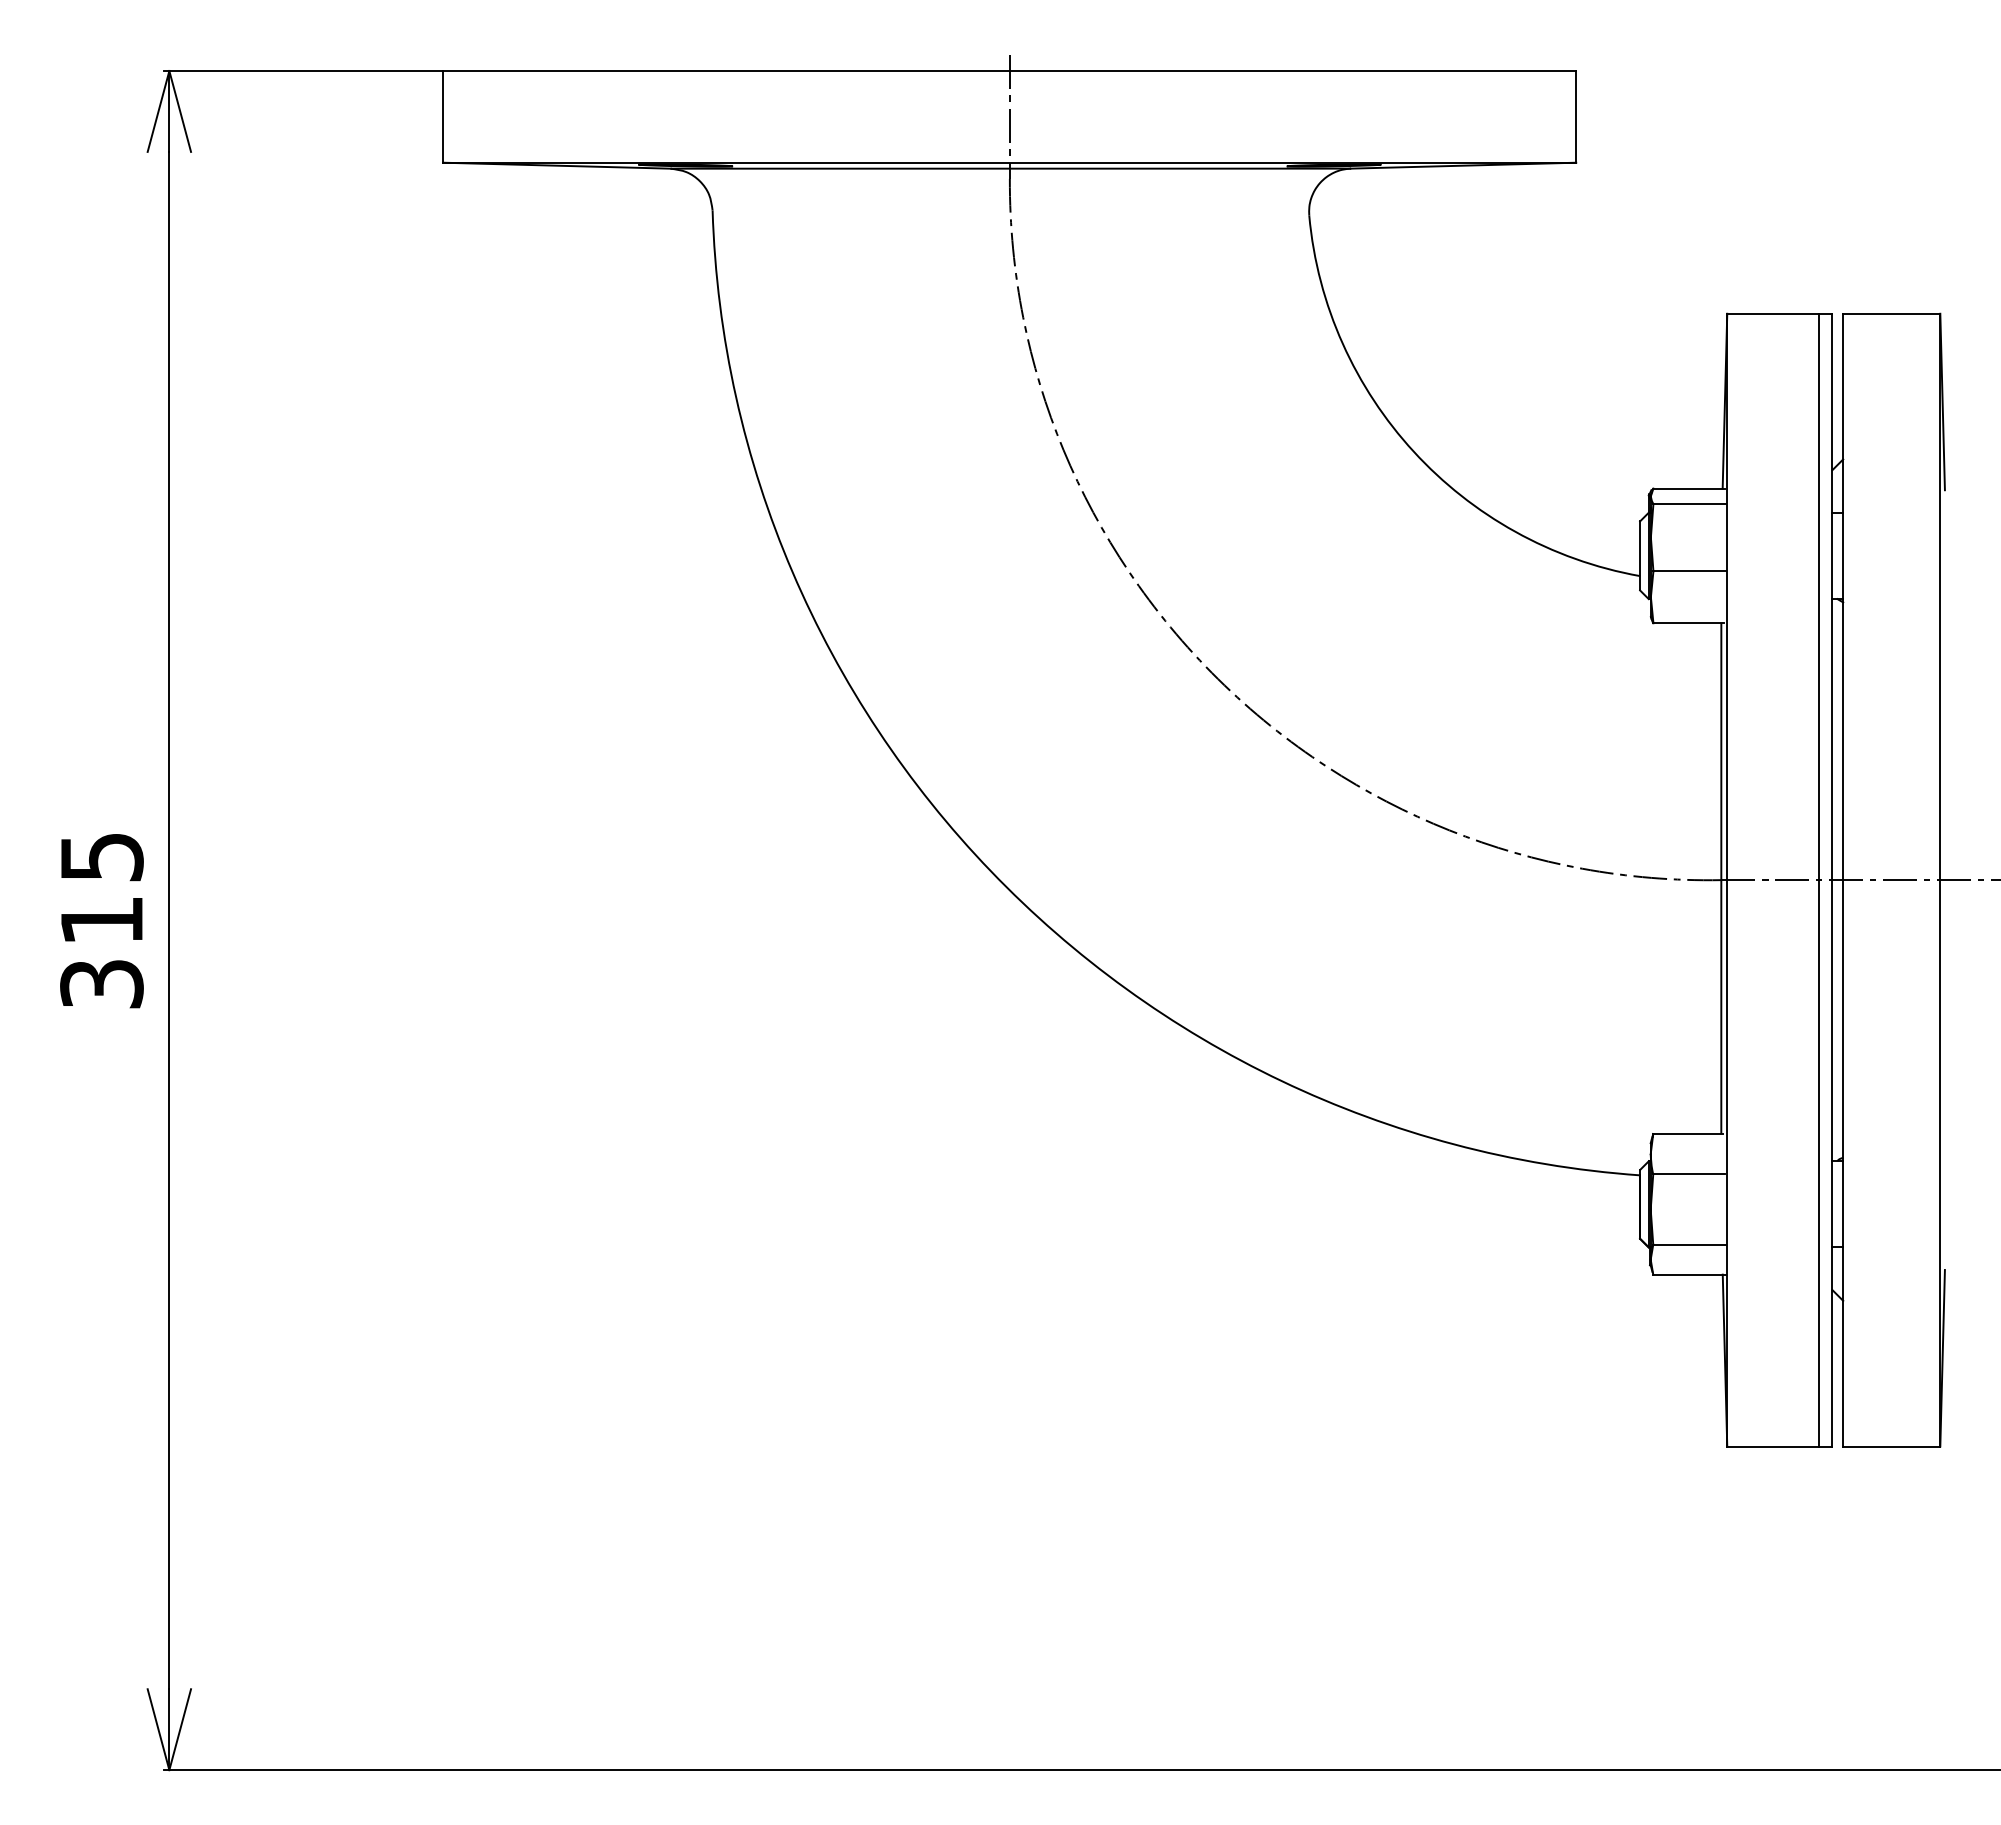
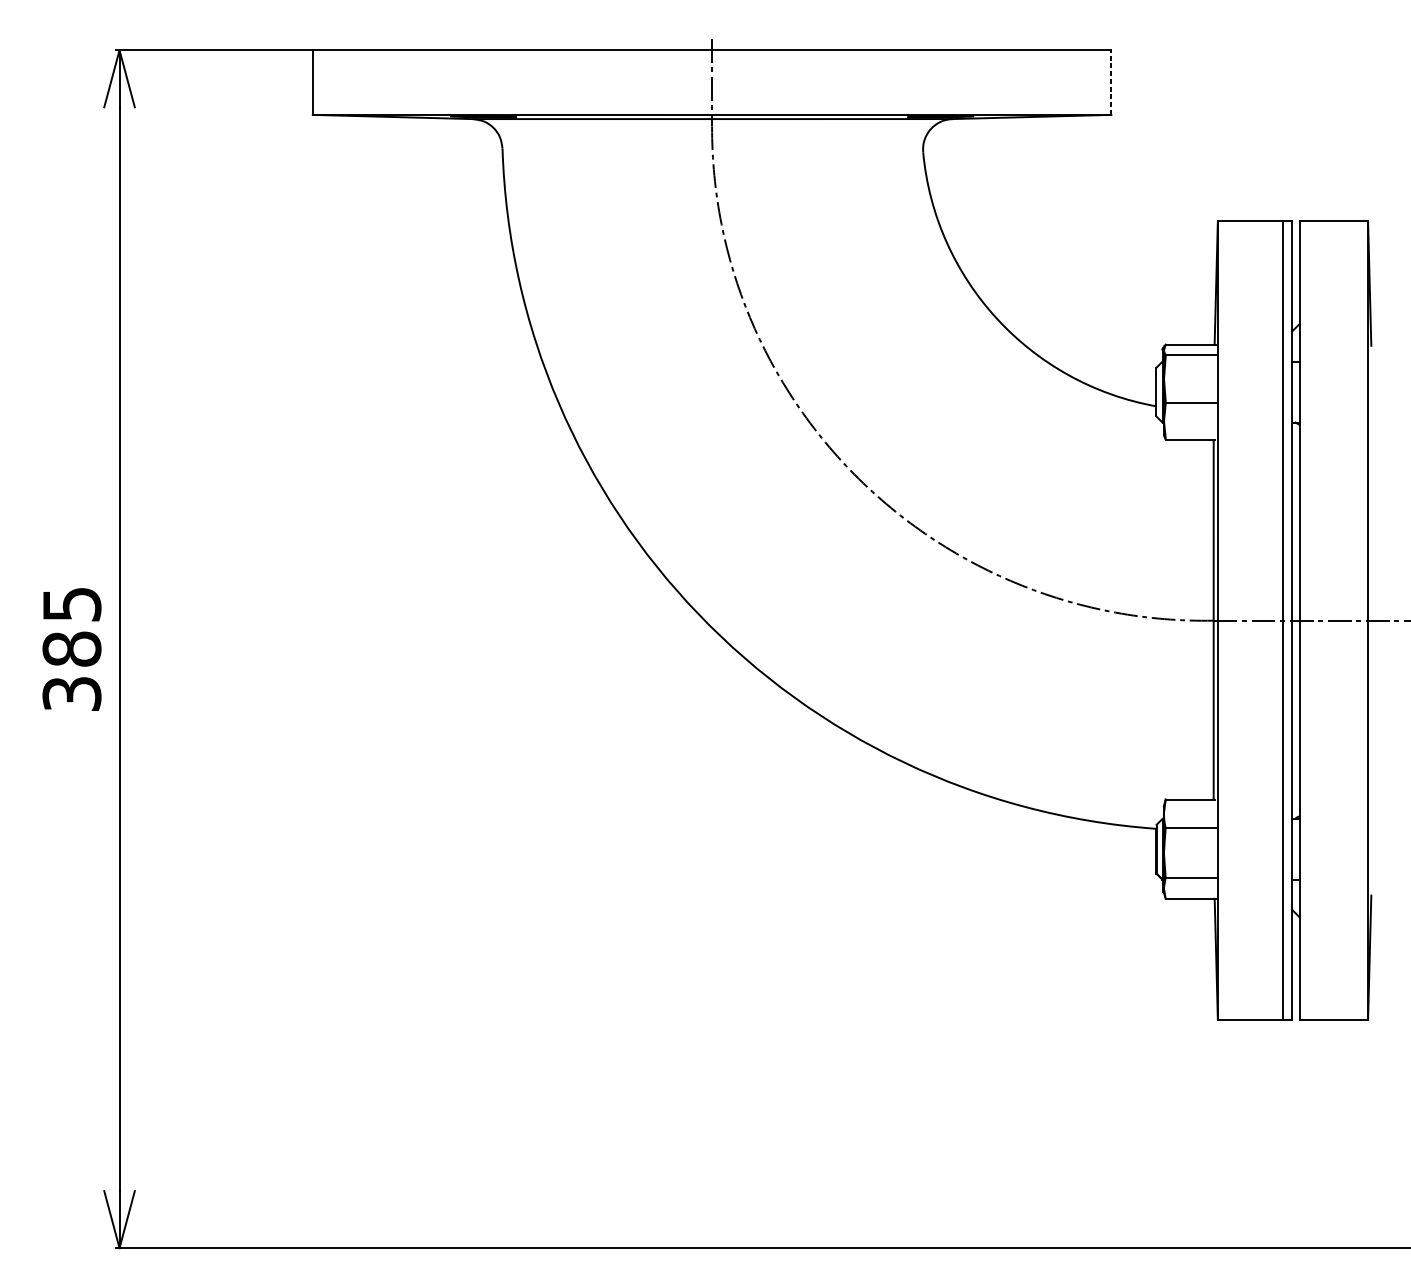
line: (1576, 116) -> (1111, 82), solid -> dashed
text: (101, 920) -> (71, 649), 315 -> 385

